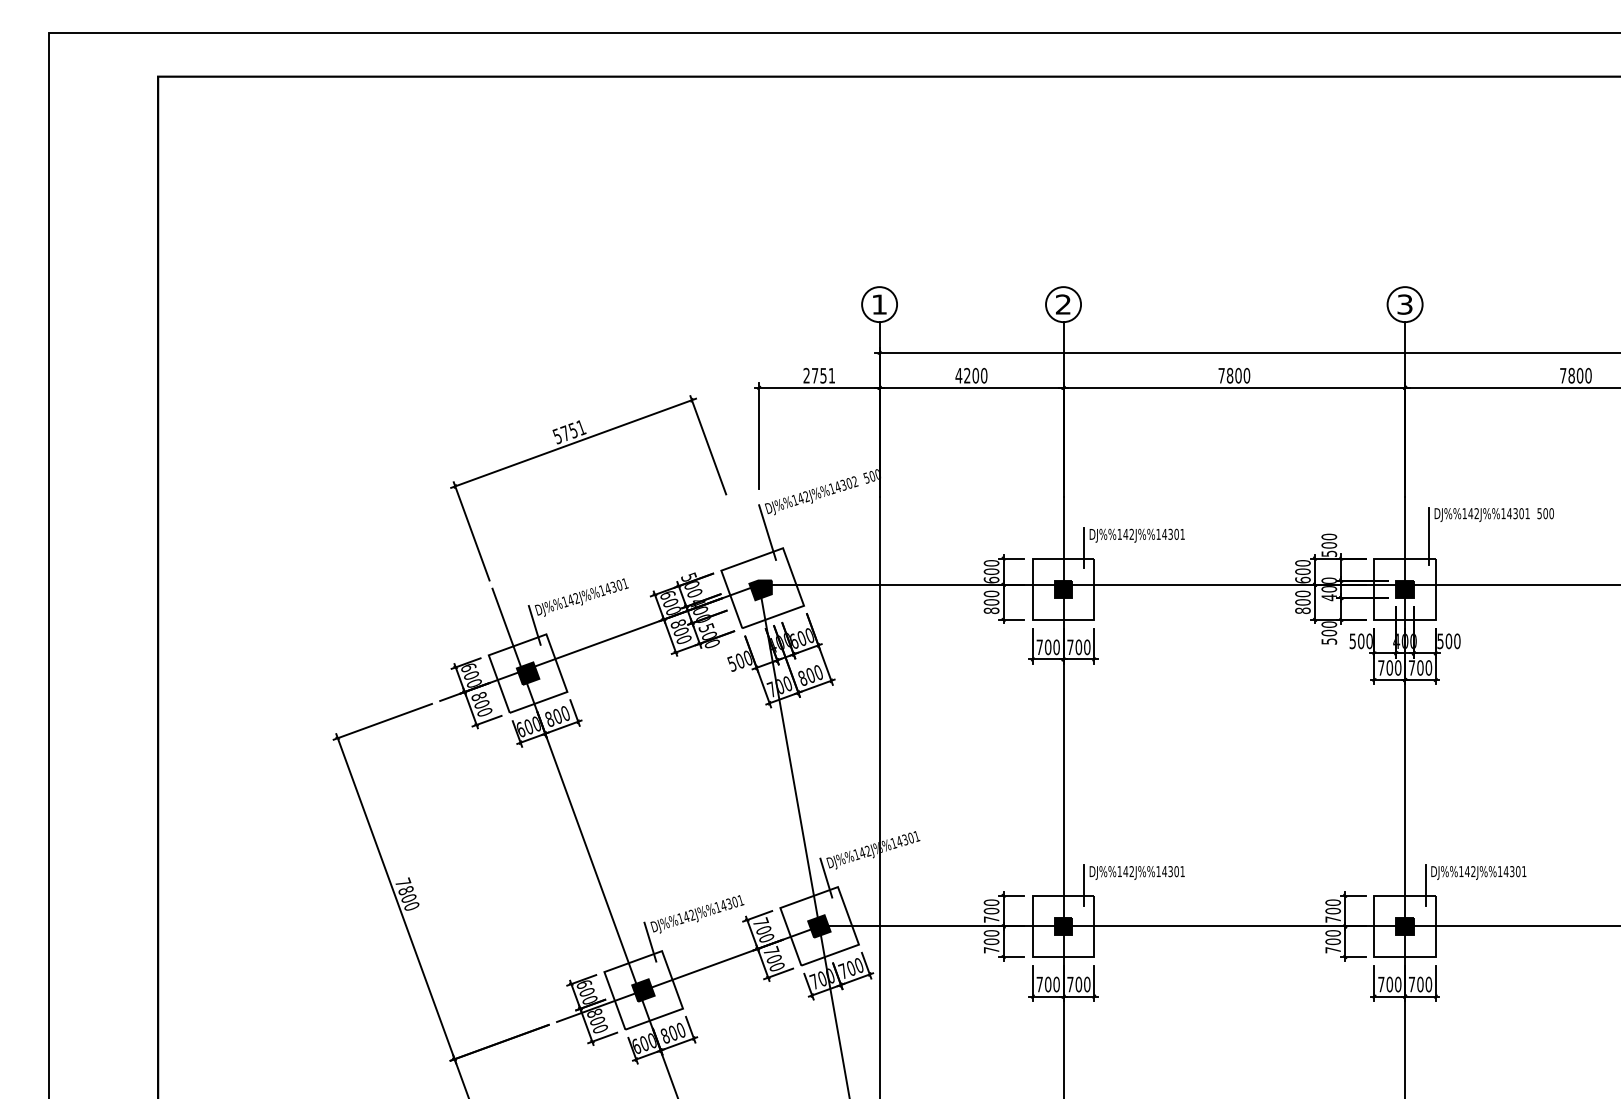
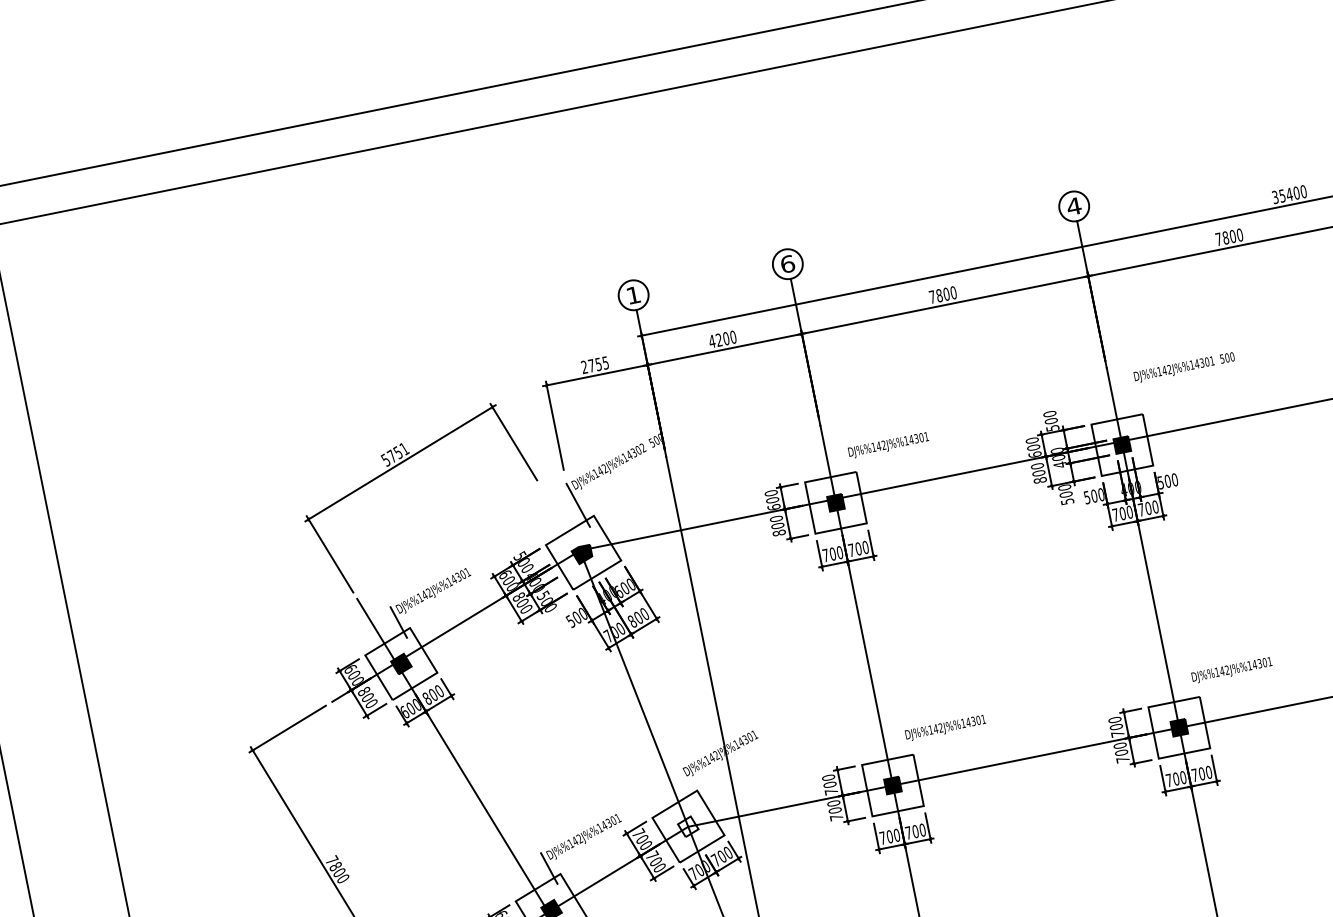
text: (1063, 304) -> (787, 264), 2 -> 6
text: (1404, 304) -> (1073, 206), 3 -> 4
text: (831, 375) -> (605, 362), 2751 -> 2755
line: (1428, 536) -> (1133, 396), removed
line: (1083, 547) -> (845, 464), removed
line: (826, 877) -> (685, 784), removed
line: (1083, 885) -> (902, 747), removed
line: (1425, 885) -> (1189, 689), removed
fill: (819, 926) -> (688, 826), removed

